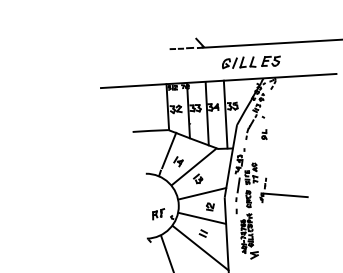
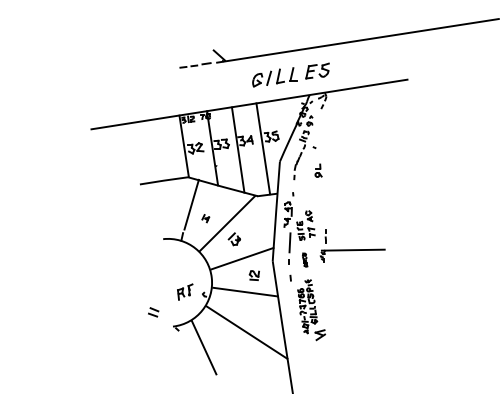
part: (178, 161) -> (205, 218), size x0.6
part: (248, 198) -> (304, 259), size x0.6
part: (203, 233) -> (153, 312), moved

